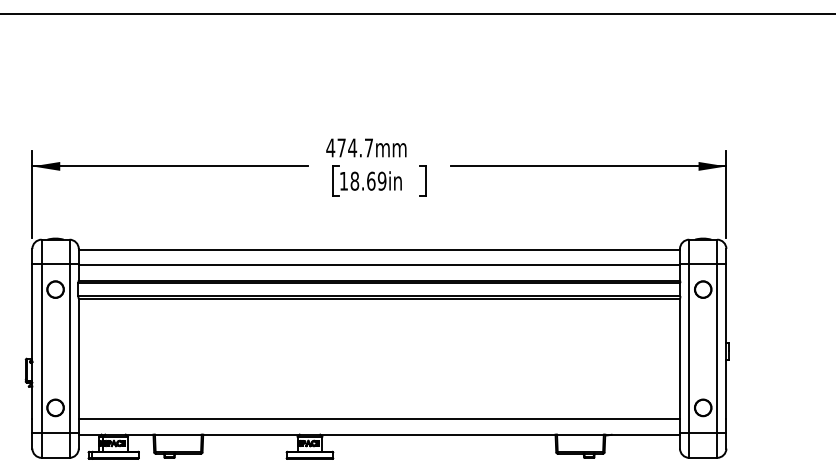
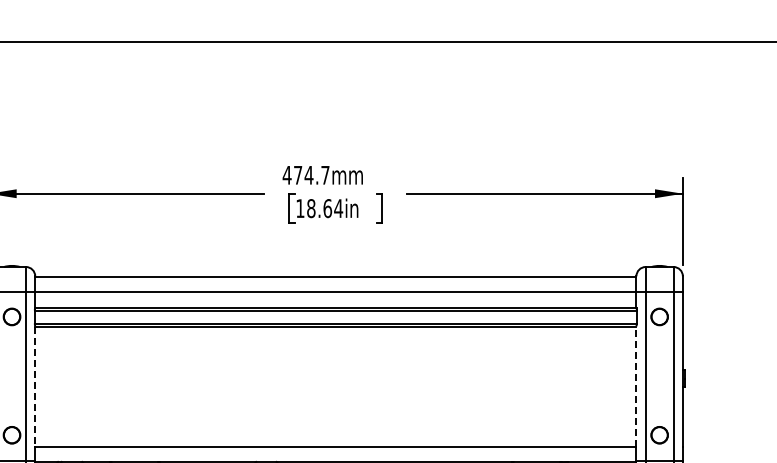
text: (381, 180) -> (337, 207), 18.69in -> 18.64in
line: (680, 358) -> (636, 385), solid -> dashed
line: (78, 359) -> (34, 386), solid -> dashed

